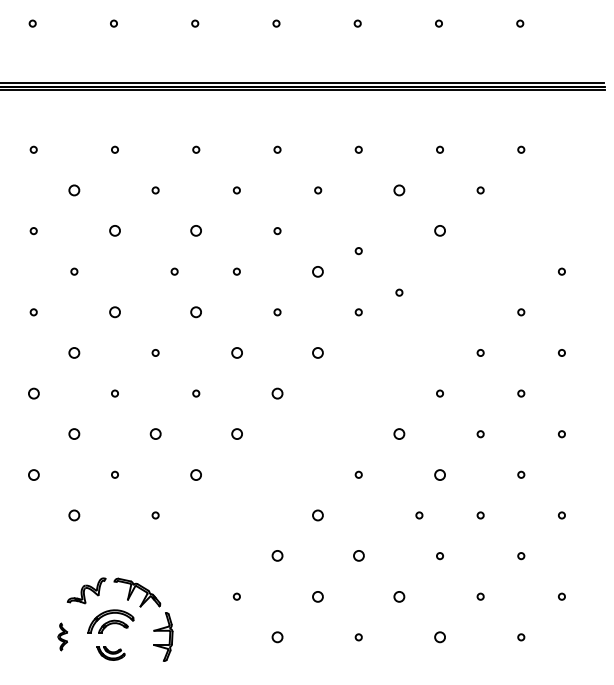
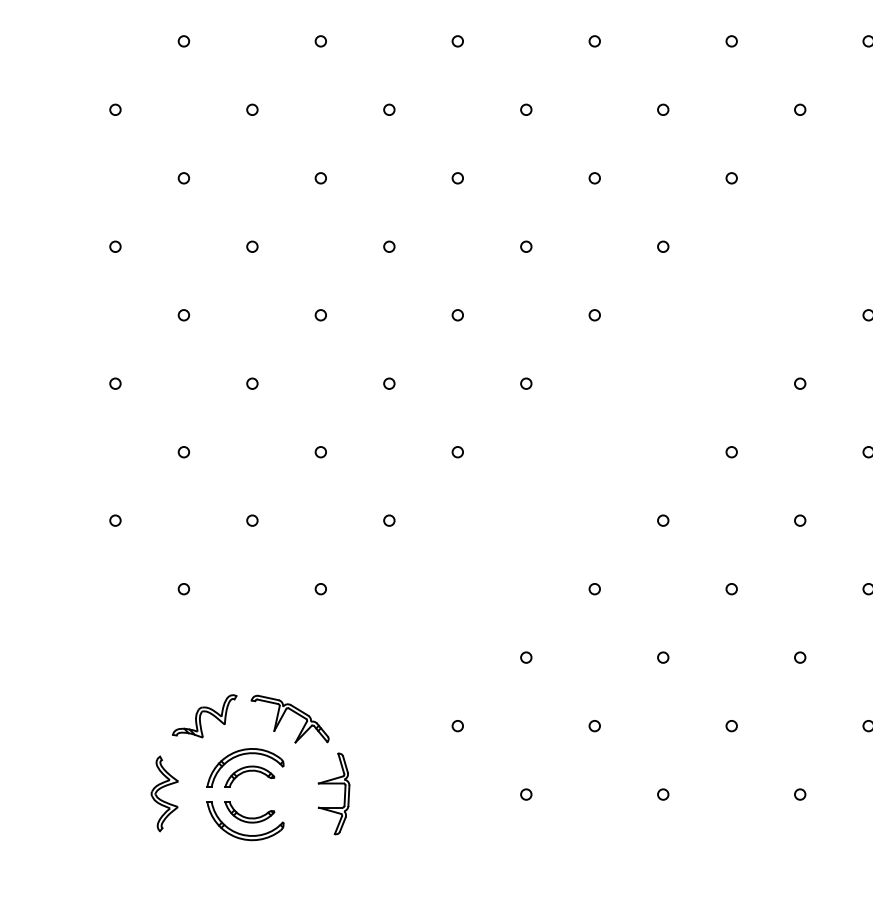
circle: (74, 190) -> (184, 41), size x0.62
circle: (399, 190) -> (731, 41), size x0.62
circle: (114, 231) -> (251, 110), size x0.62
circle: (196, 231) -> (389, 110), size x0.62
circle: (439, 231) -> (799, 110), size x0.62
circle: (358, 251) -> (662, 110), moved
circle: (174, 271) -> (320, 177), moved
circle: (318, 271) -> (595, 177), size x0.62
circle: (399, 292) -> (731, 177), moved
circle: (114, 312) -> (251, 247), size x0.62
circle: (196, 312) -> (389, 247), size x0.62
circle: (74, 352) -> (184, 314), size x0.62
circle: (236, 352) -> (457, 314), size x0.62
circle: (318, 352) -> (595, 314), size x0.62
circle: (33, 393) -> (115, 383), size x0.62
circle: (277, 393) -> (526, 383), size x0.62
circle: (74, 434) -> (184, 452), size x0.62
circle: (155, 434) -> (320, 452), size x0.62
circle: (236, 434) -> (457, 452), size x0.62
circle: (399, 434) -> (731, 452), size x0.62
circle: (33, 474) -> (115, 520), size x0.62
circle: (196, 474) -> (389, 520), size x0.62
circle: (439, 474) -> (799, 520), size x0.62
circle: (74, 515) -> (184, 589), size x0.62
circle: (318, 515) -> (595, 589), size x0.62
circle: (419, 515) -> (731, 589), moved
circle: (277, 556) -> (526, 658), size x0.62
circle: (358, 556) -> (662, 658), size x0.62
circle: (318, 596) -> (595, 725), size x0.62
circle: (399, 596) -> (731, 725), size x0.62
part: (62, 636) -> (163, 793), size x1.67
circle: (277, 637) -> (526, 794), size x0.62
circle: (439, 637) -> (799, 794), size x0.62
part: (110, 653) -> (244, 821), size x1.67

